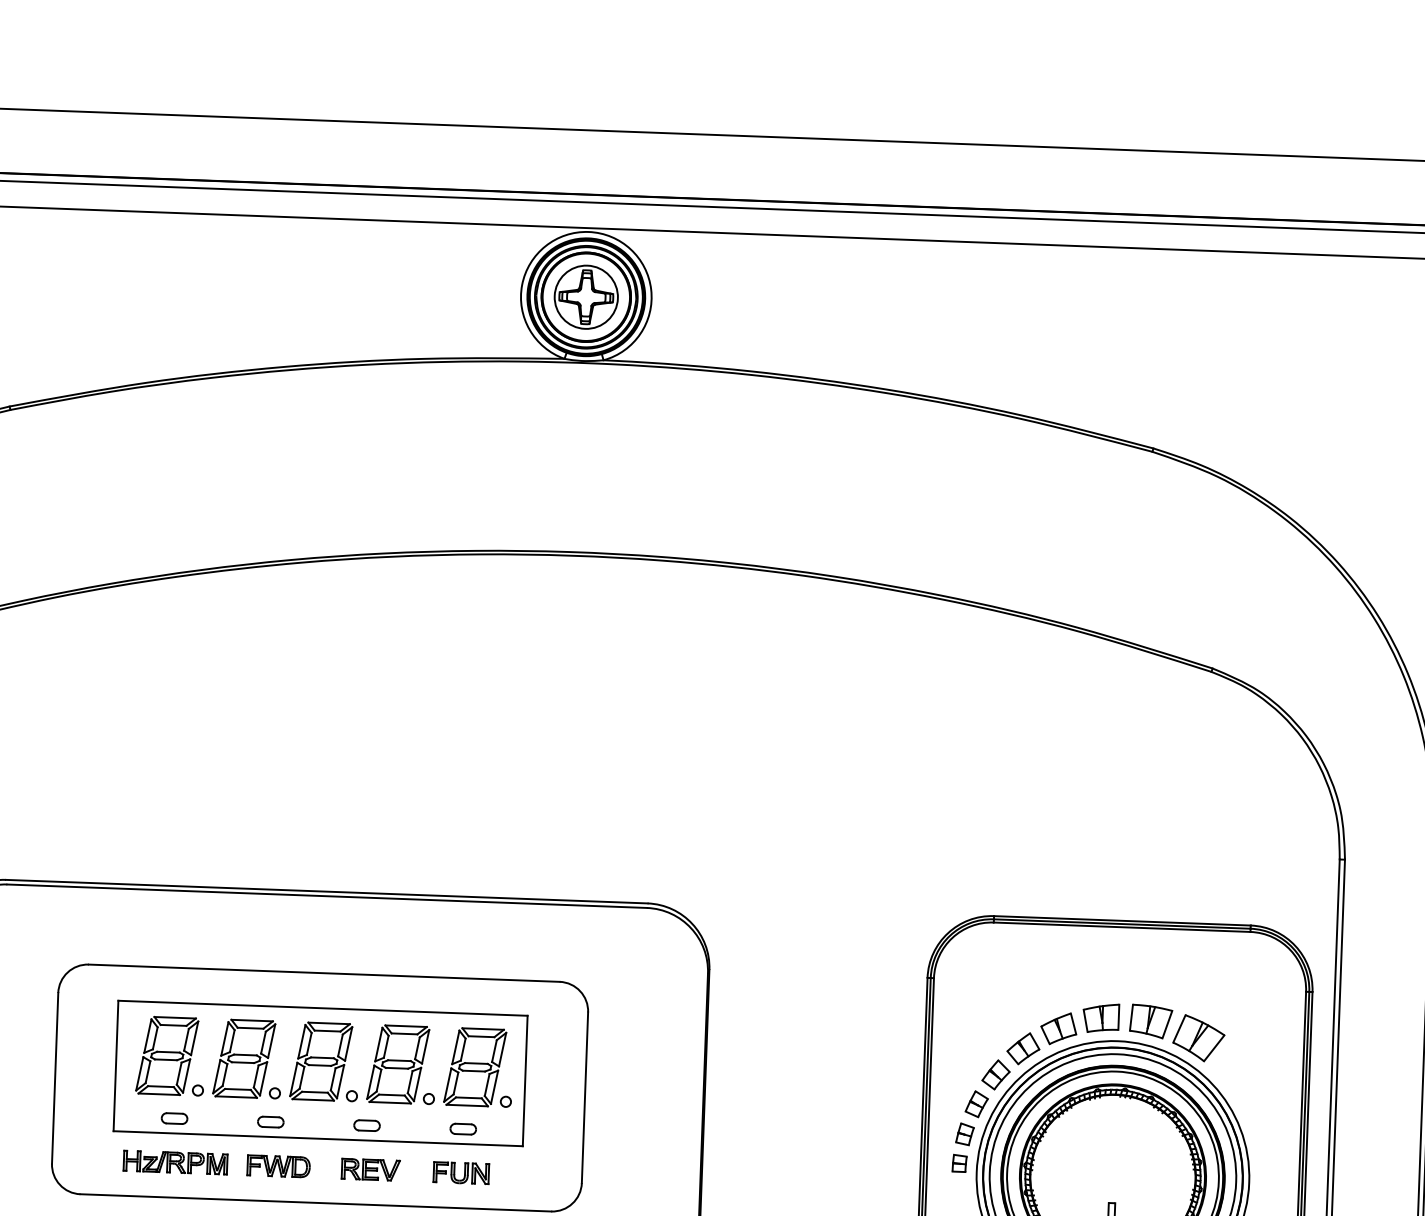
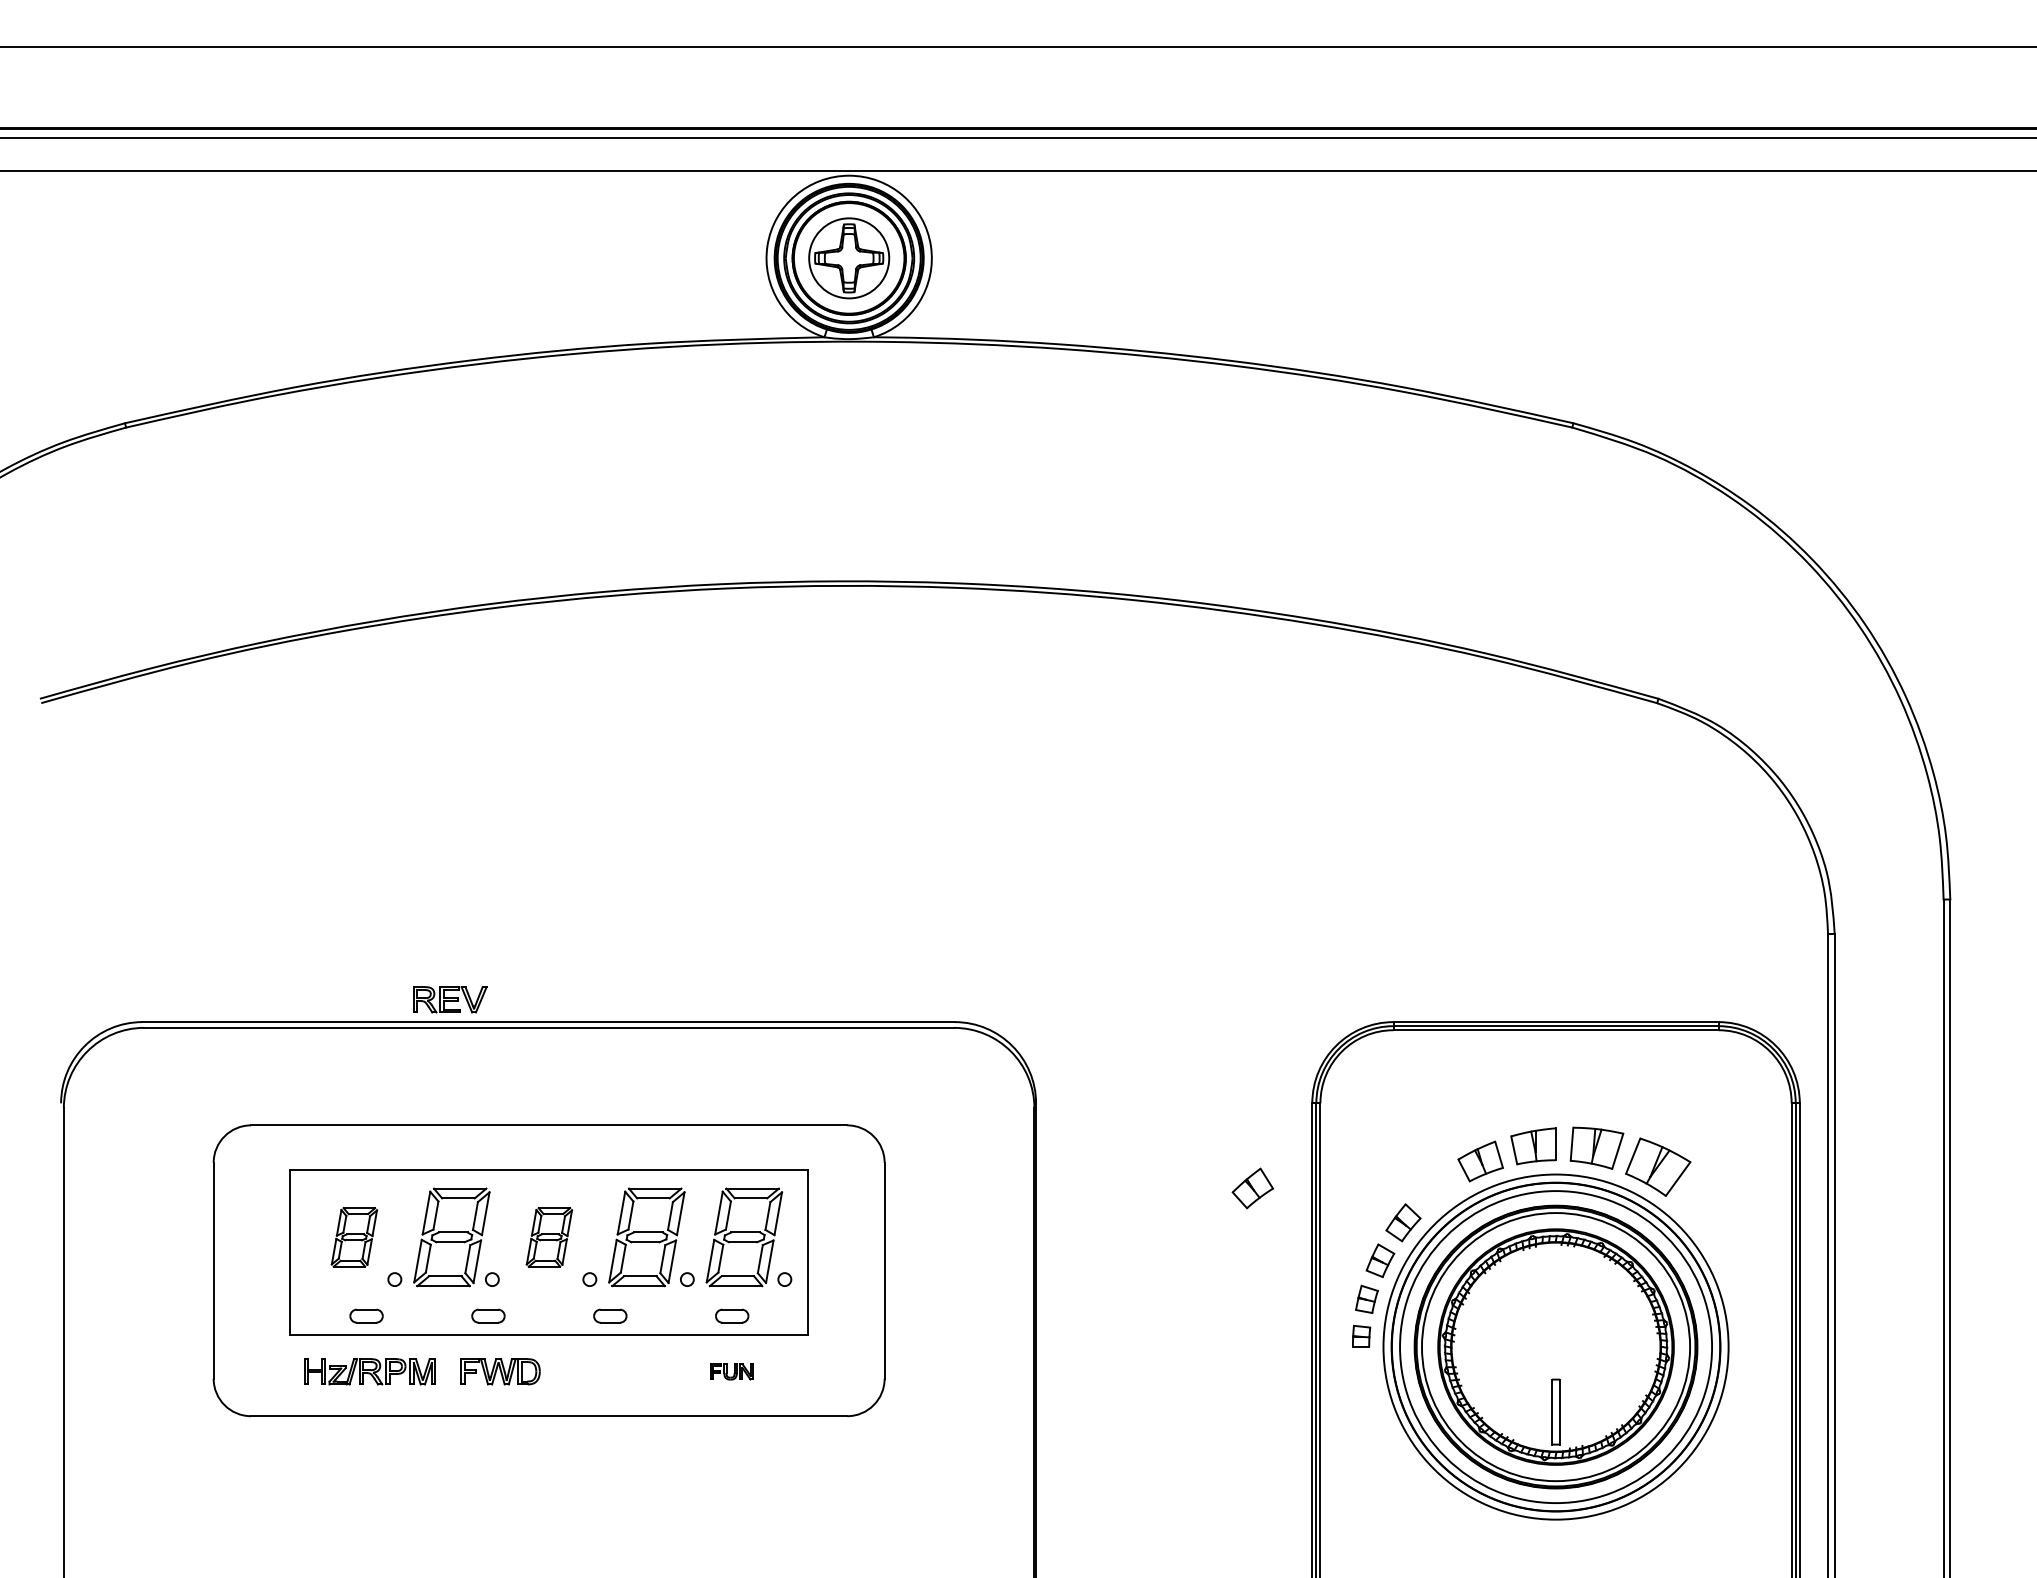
part: (1023, 1048) -> (1252, 1188), moved
part: (167, 1056) -> (354, 1237), size x0.6
part: (321, 1061) -> (549, 1237), size x0.6
part: (371, 1169) -> (450, 999), moved
part: (461, 1172) -> (731, 1371), size x0.6

